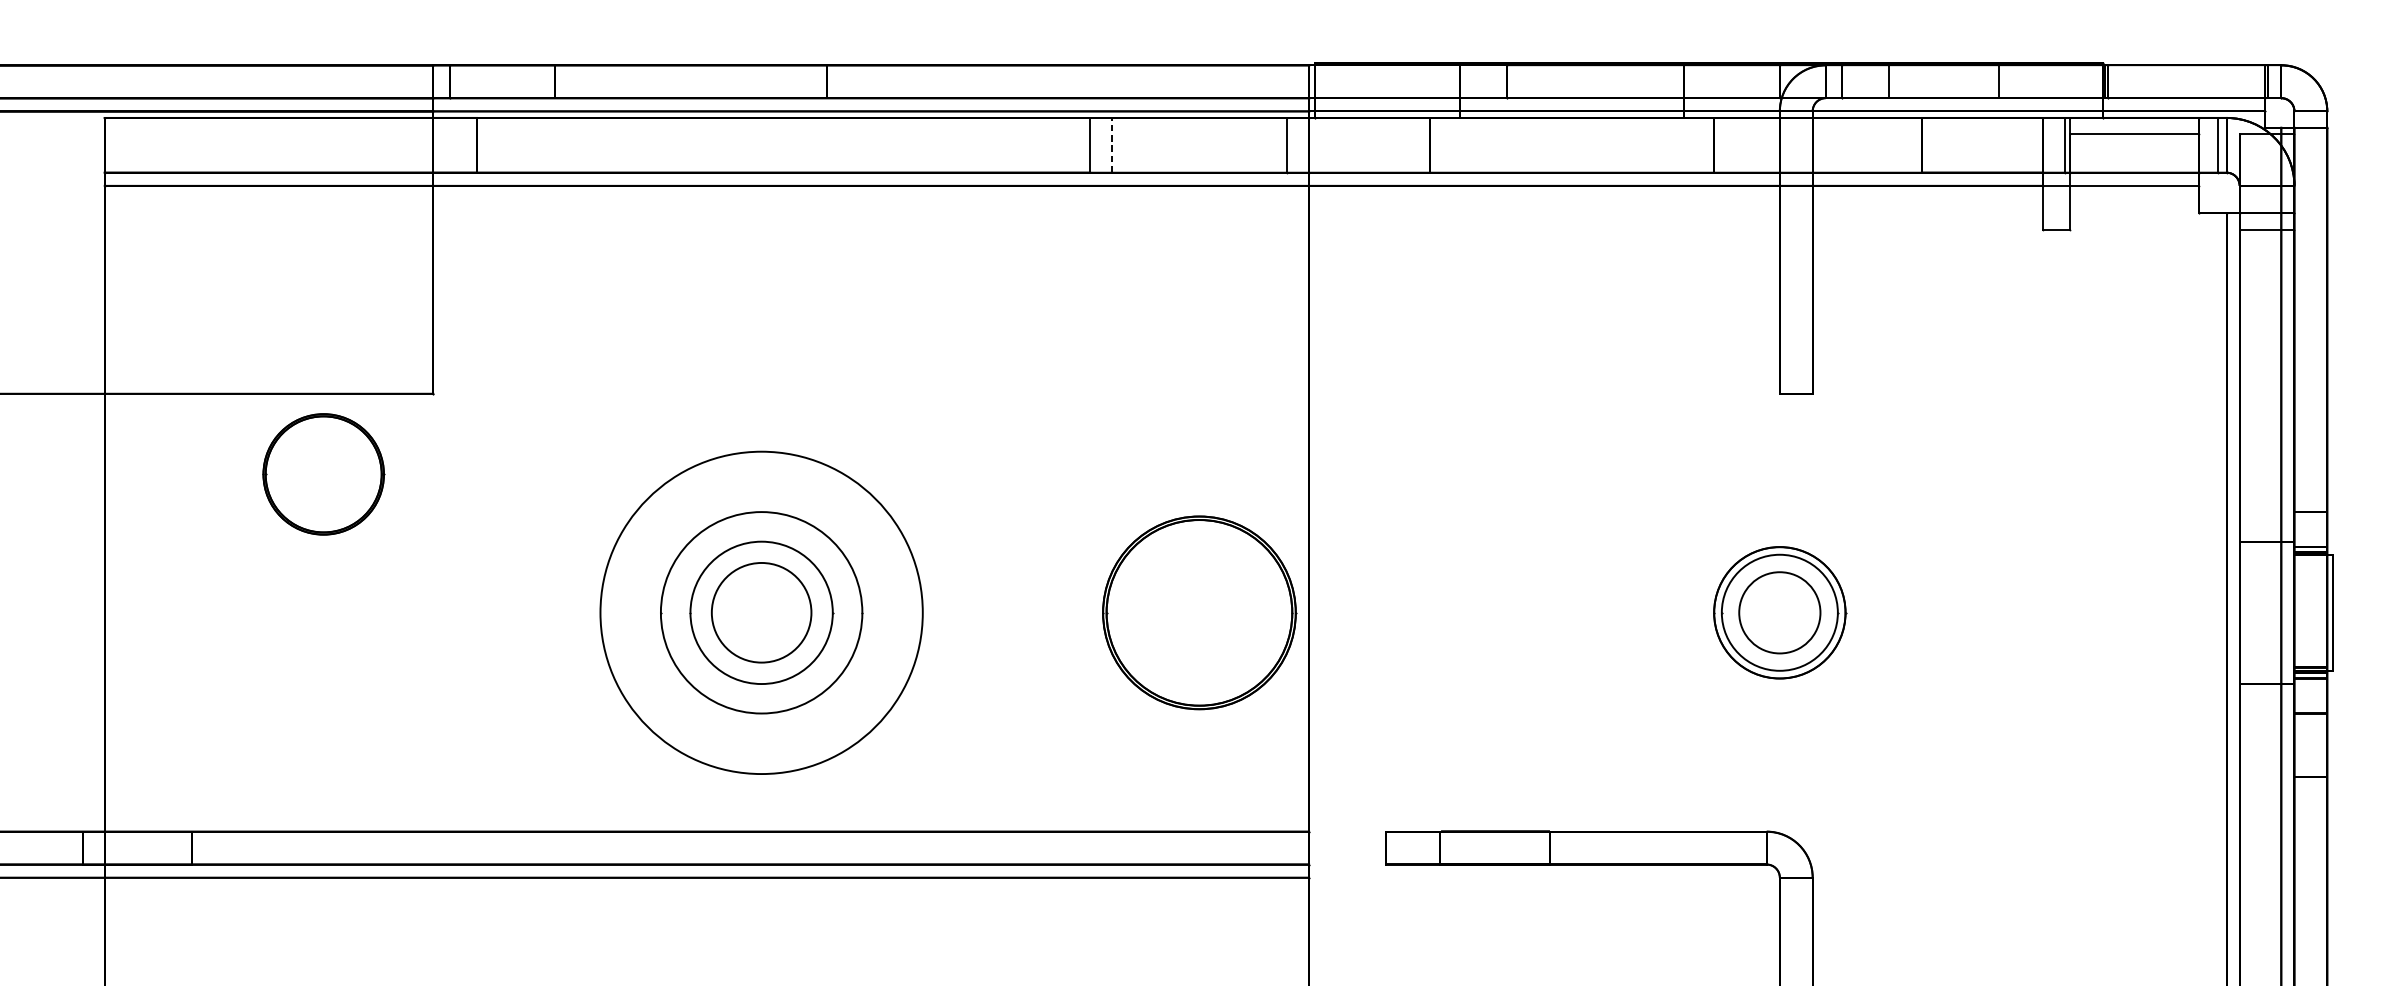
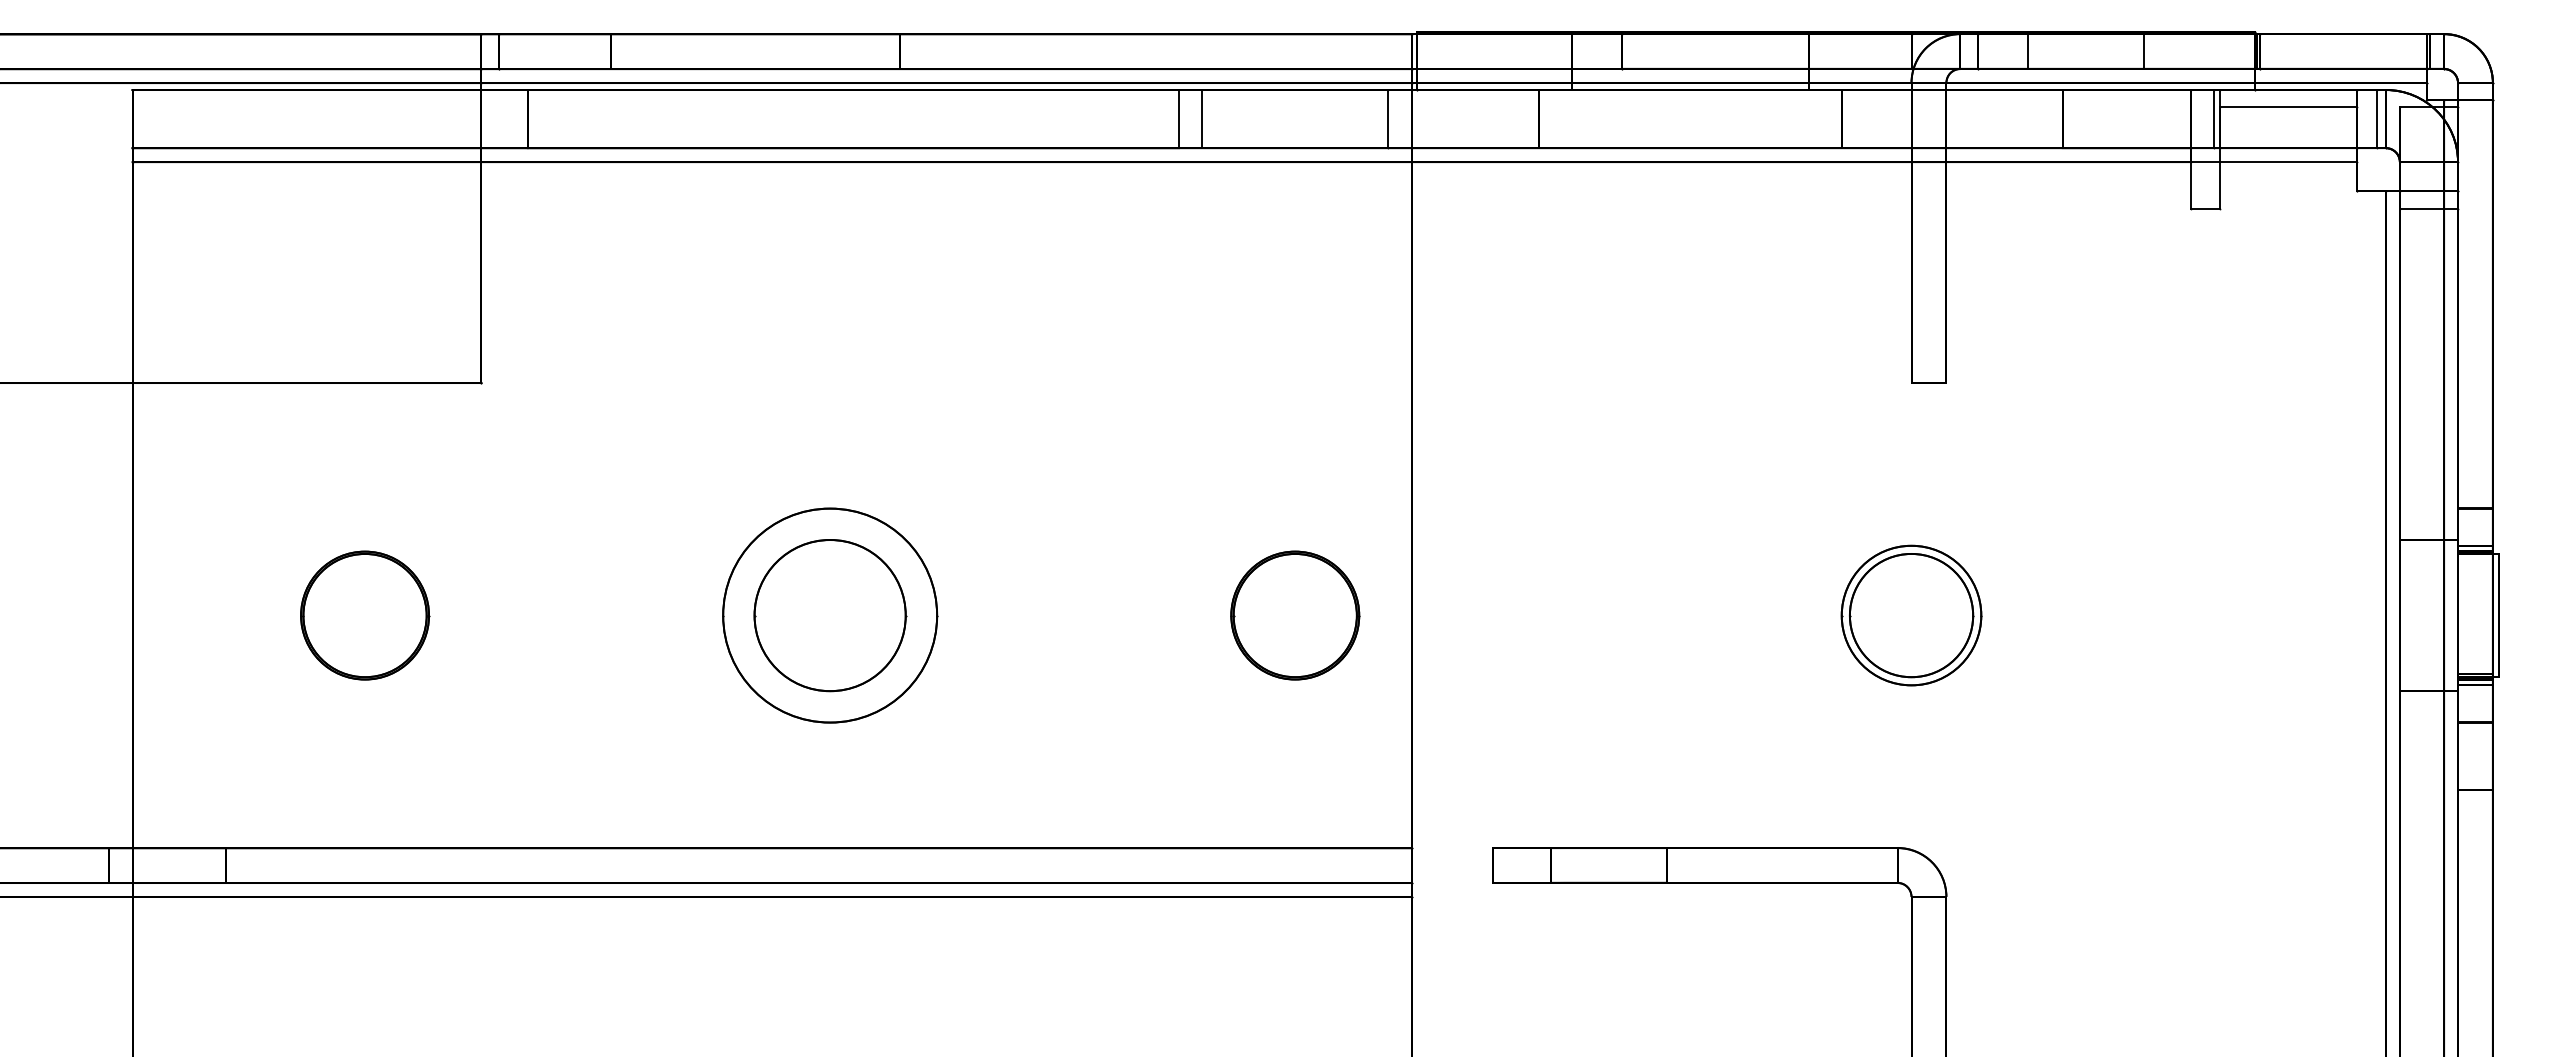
line: (1112, 144) -> (1202, 118), dashed -> solid
part: (324, 474) -> (365, 615), moved
circle: (761, 612) -> (829, 615), size x1.43
circle: (761, 612) -> (830, 615), size x0.62
part: (1199, 612) -> (1295, 615), size x0.62
circle: (1779, 612) -> (1911, 615), size x1.43

